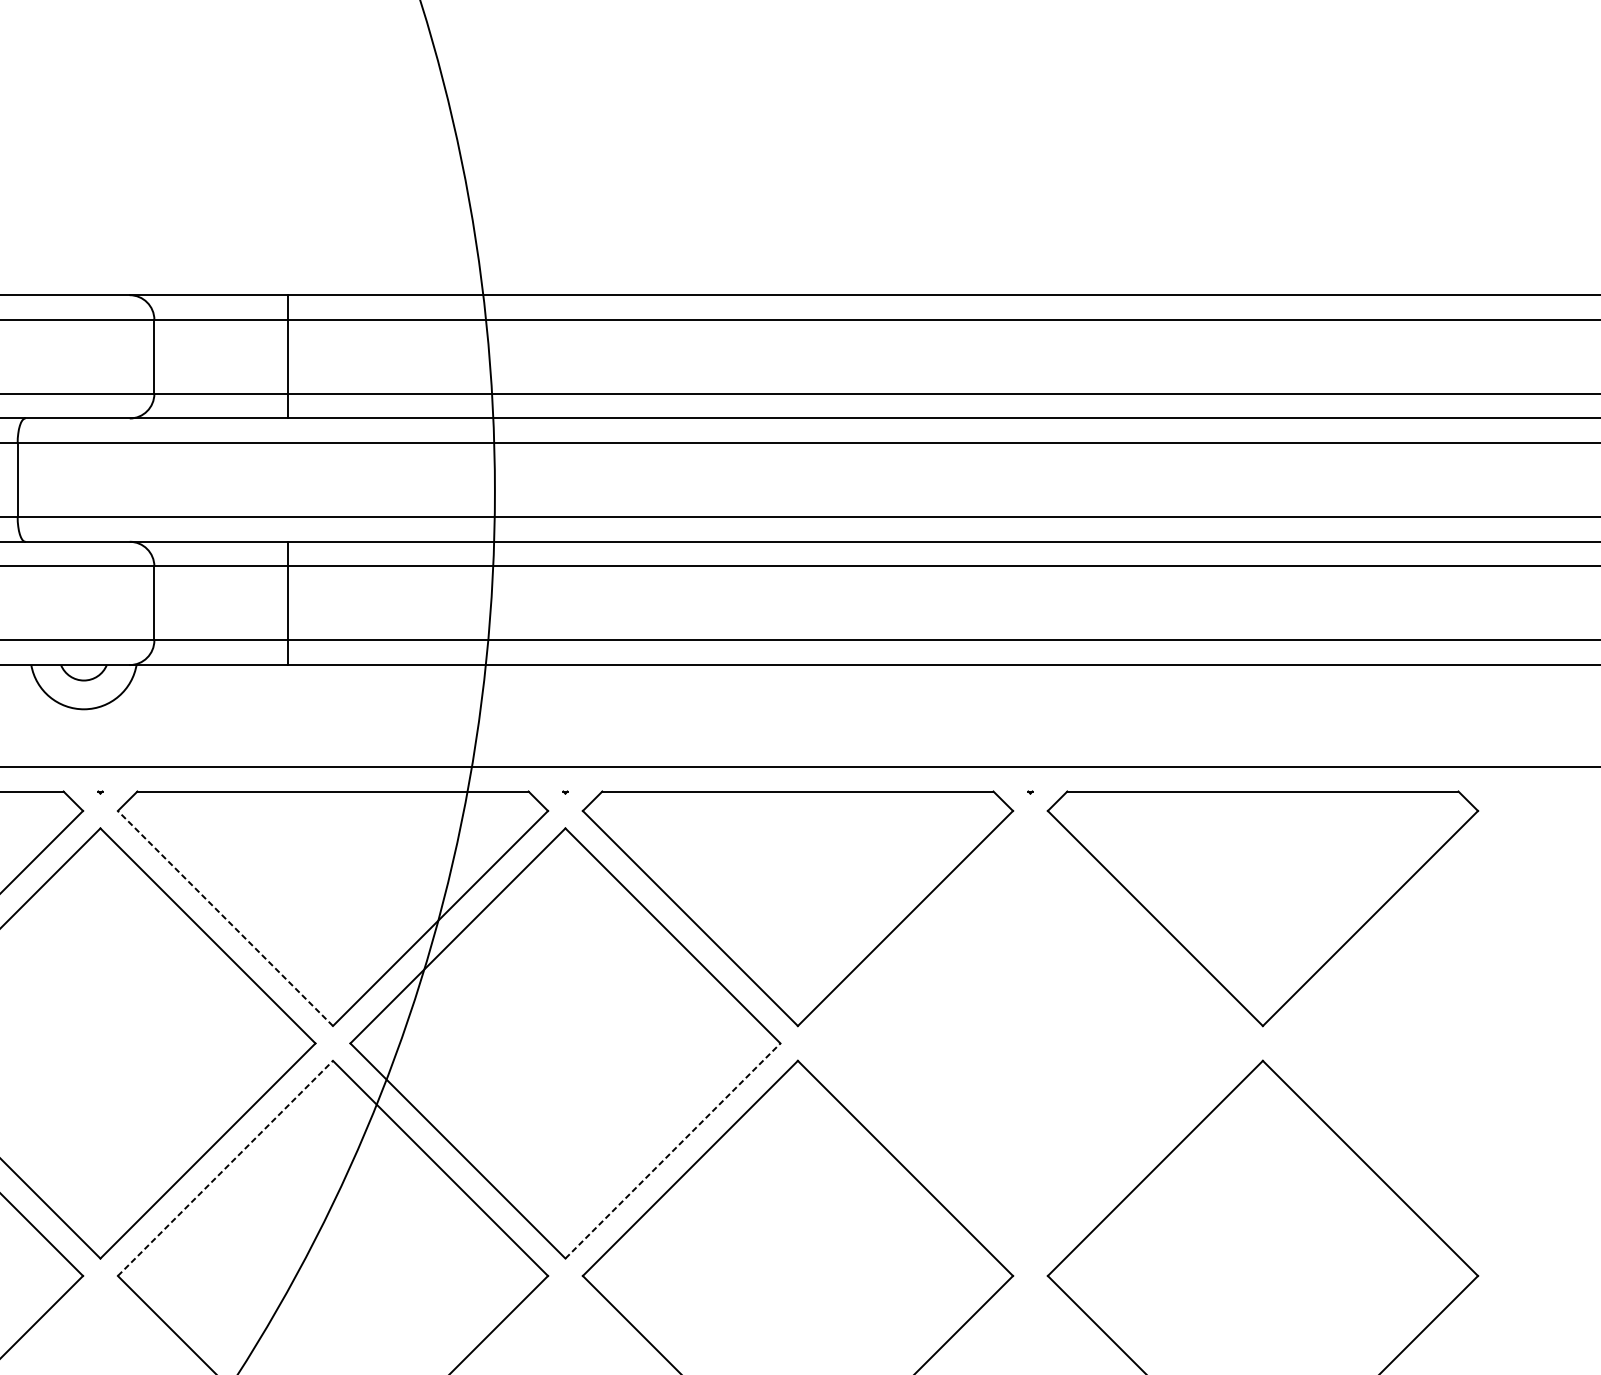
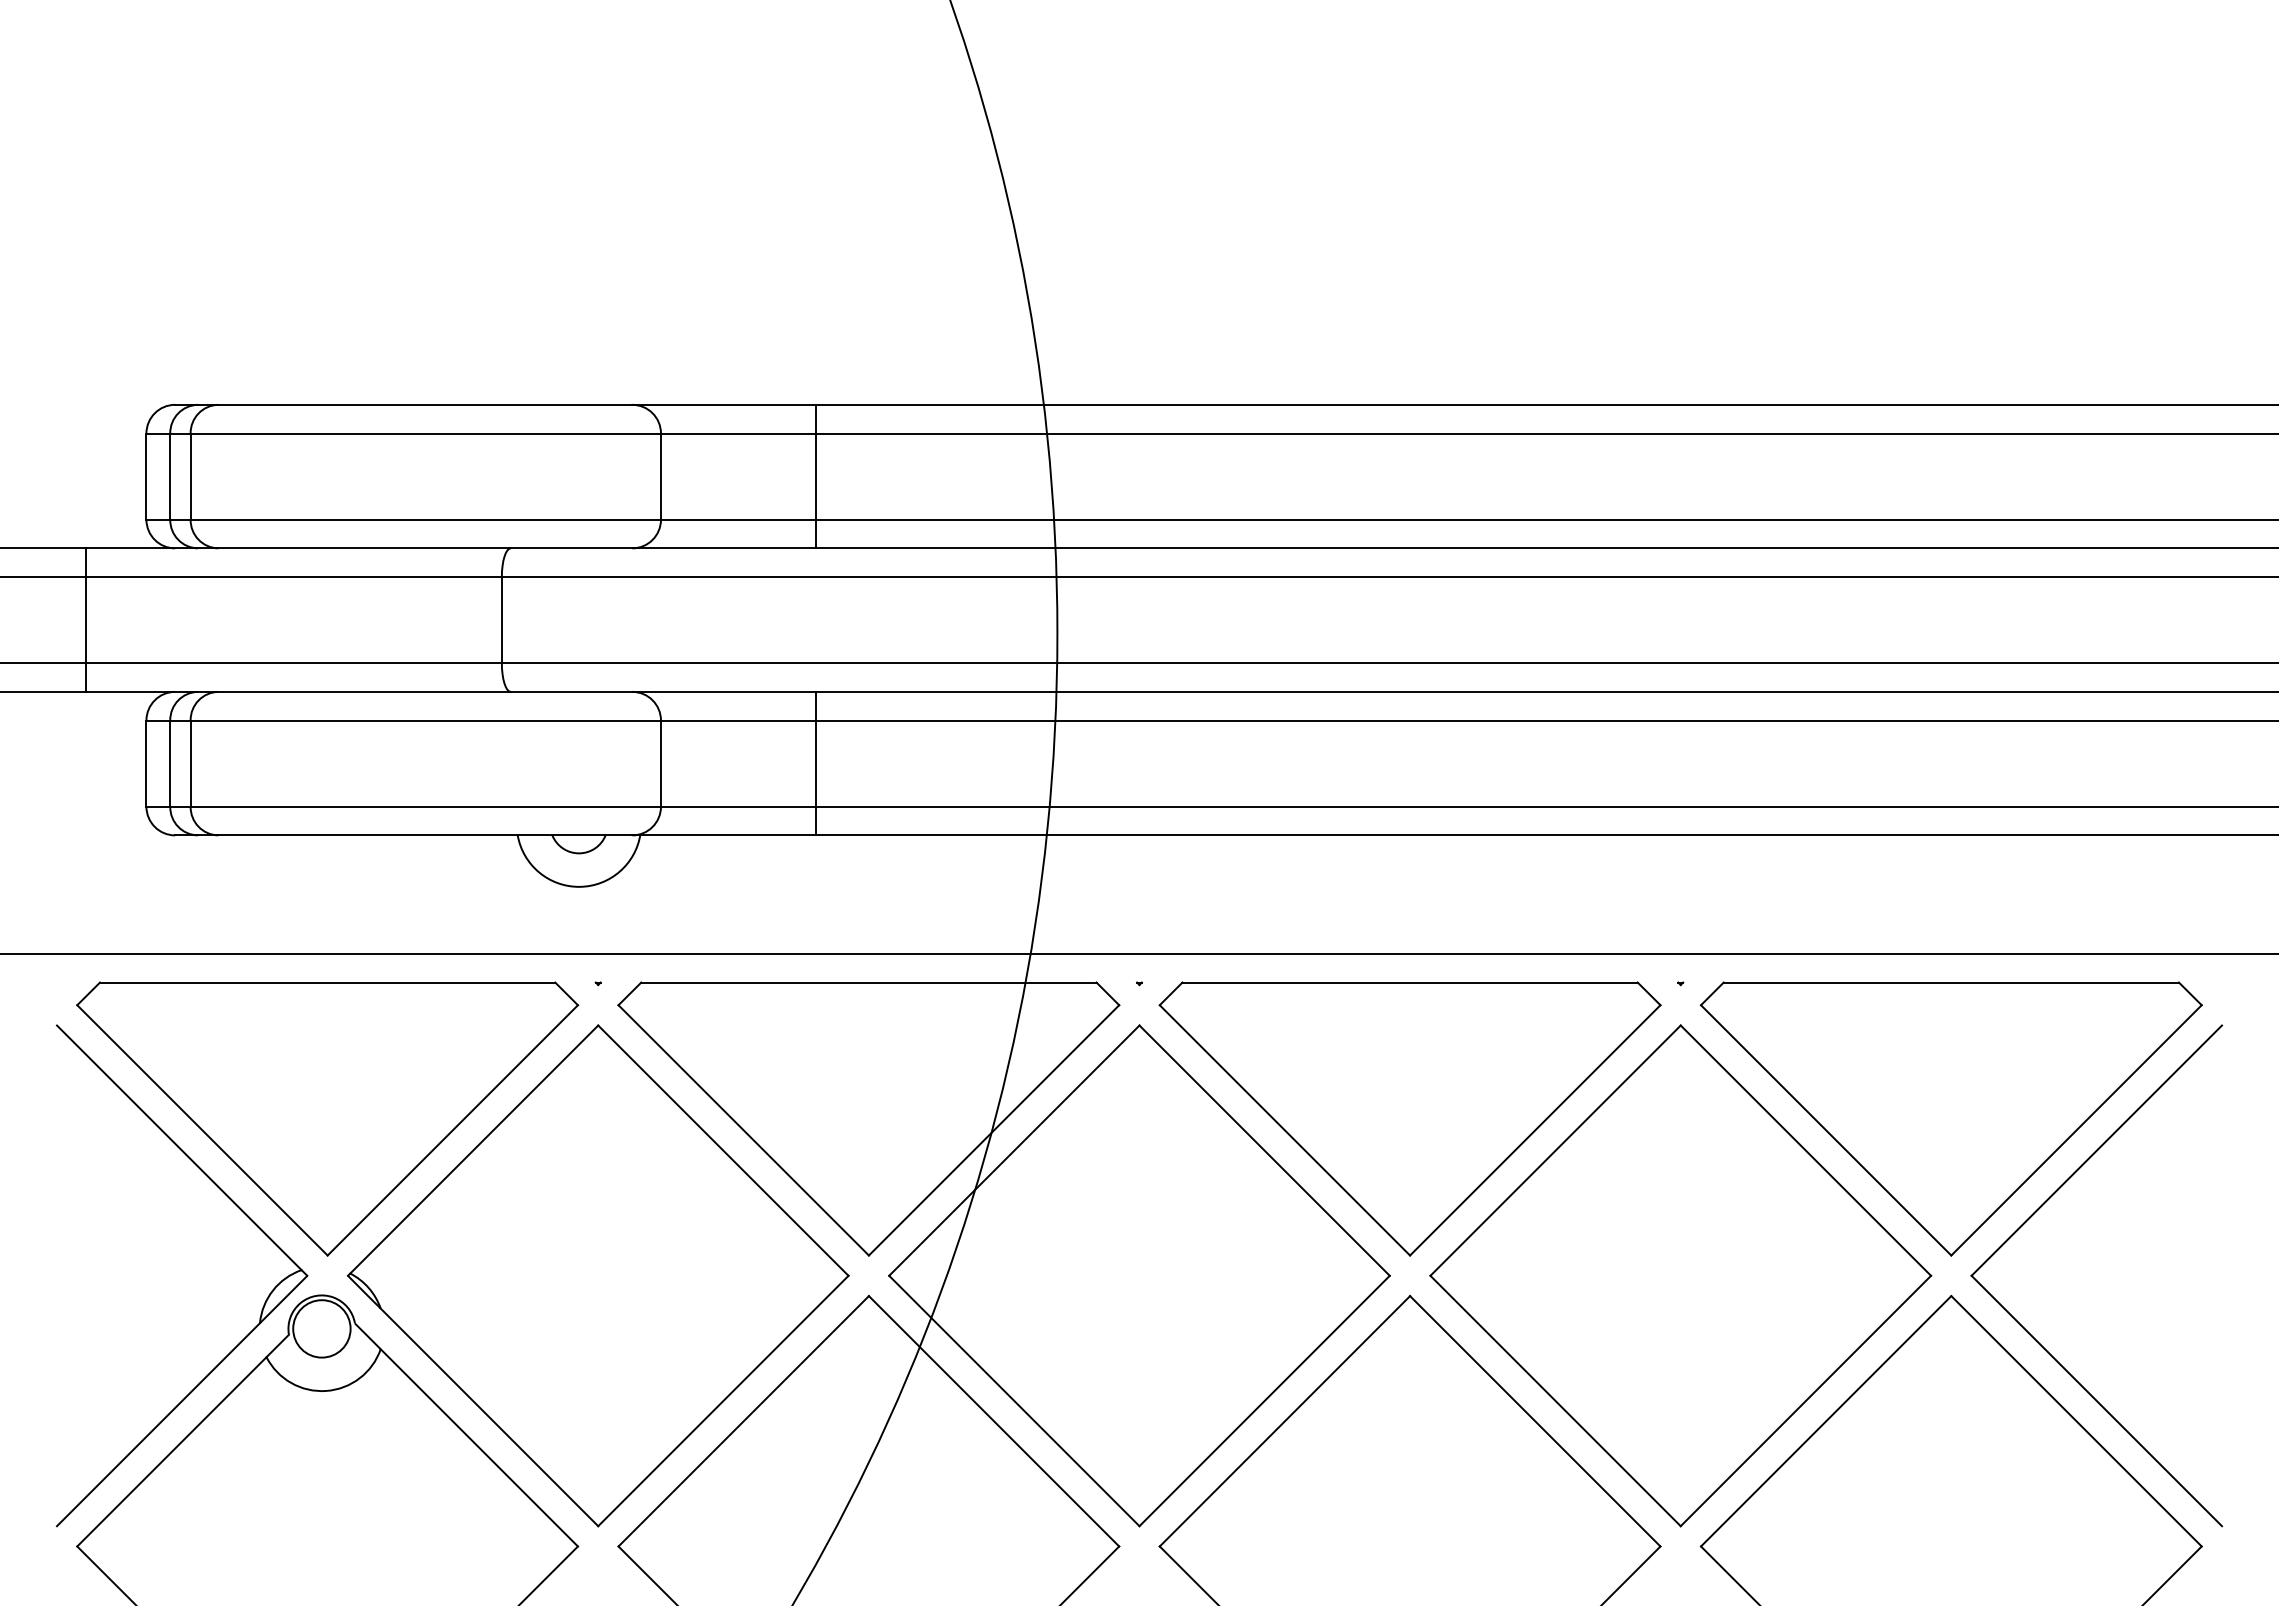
line: (225, 918) -> (743, 1130), dashed -> solid
part: (1335, 989) -> (2035, 1213), added
part: (1030, 1043) -> (1680, 1275), added
line: (672, 1150) -> (1264, 1400), dashed -> solid
line: (226, 1167) -> (744, 1420), dashed -> solid

